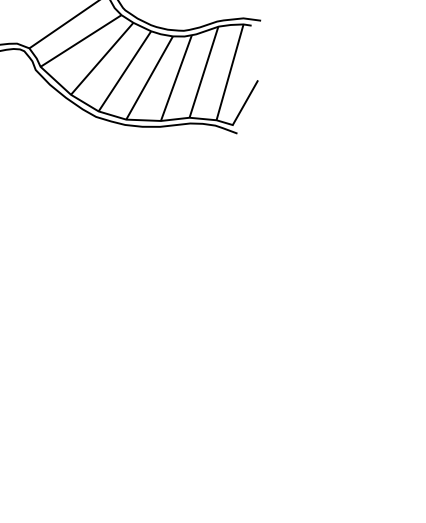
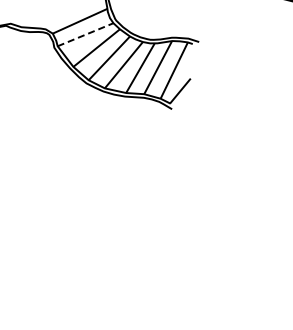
line: (82, 40) -> (86, 34), solid -> dashed

